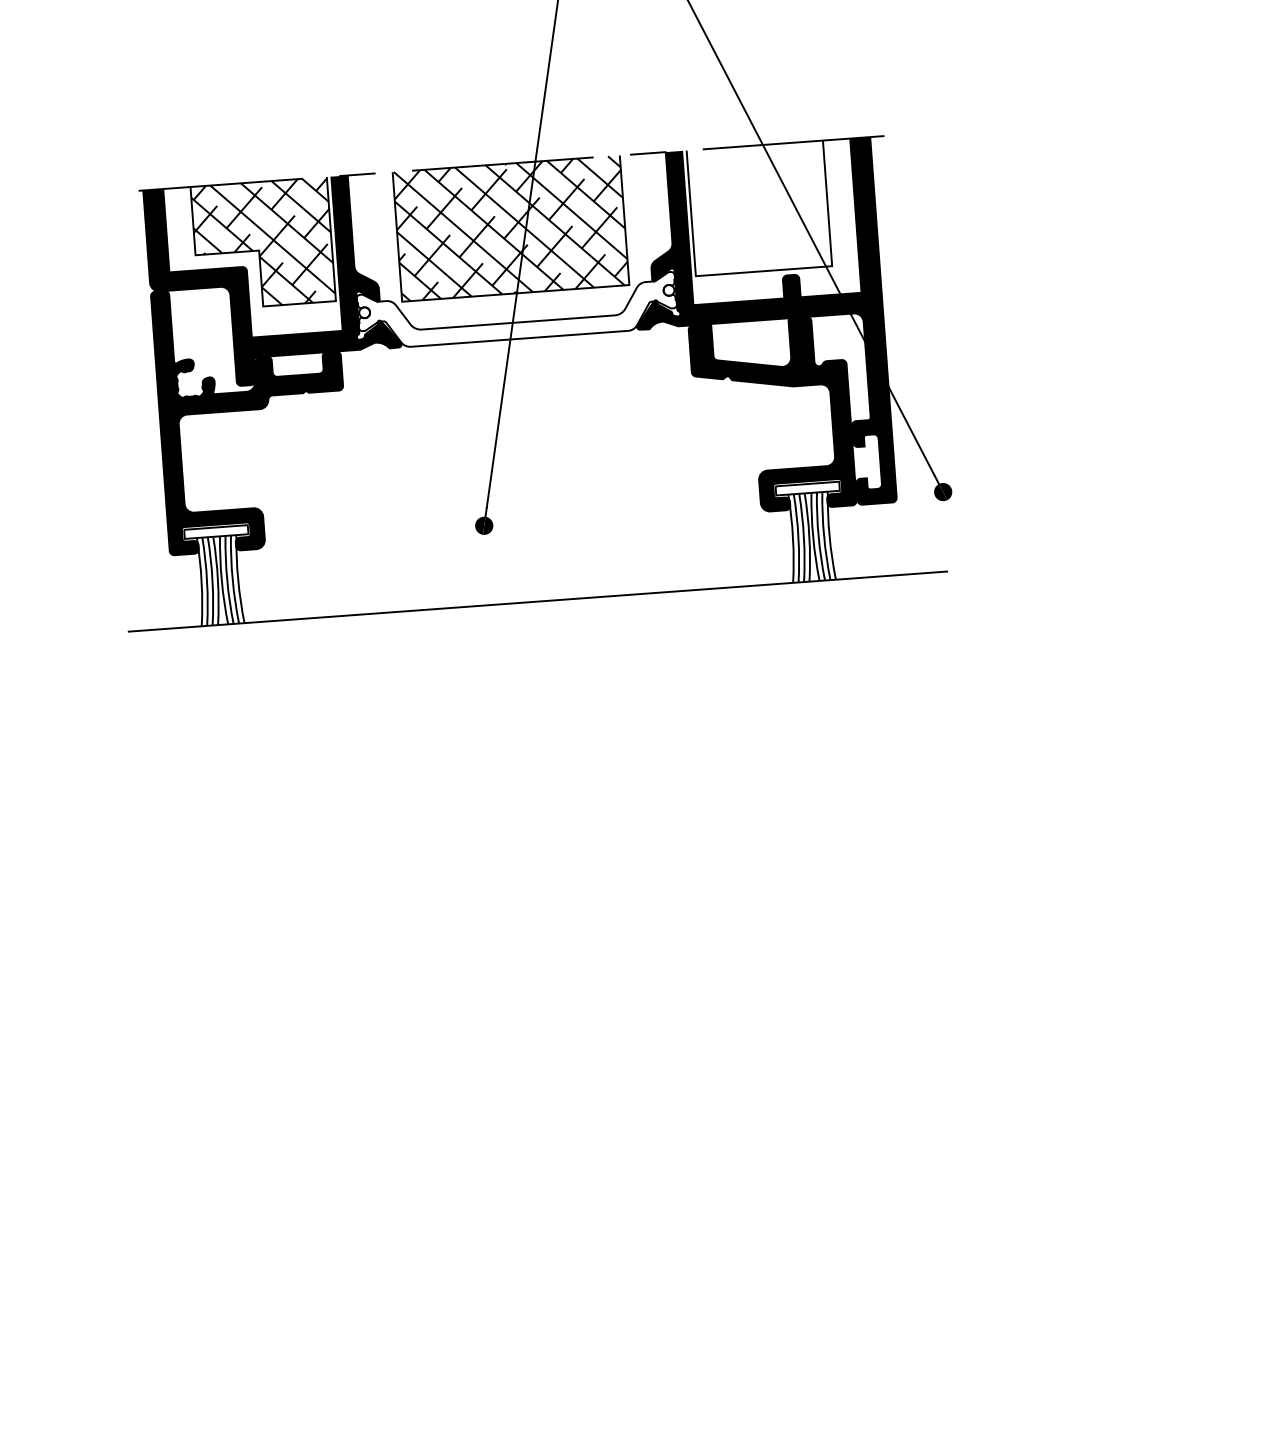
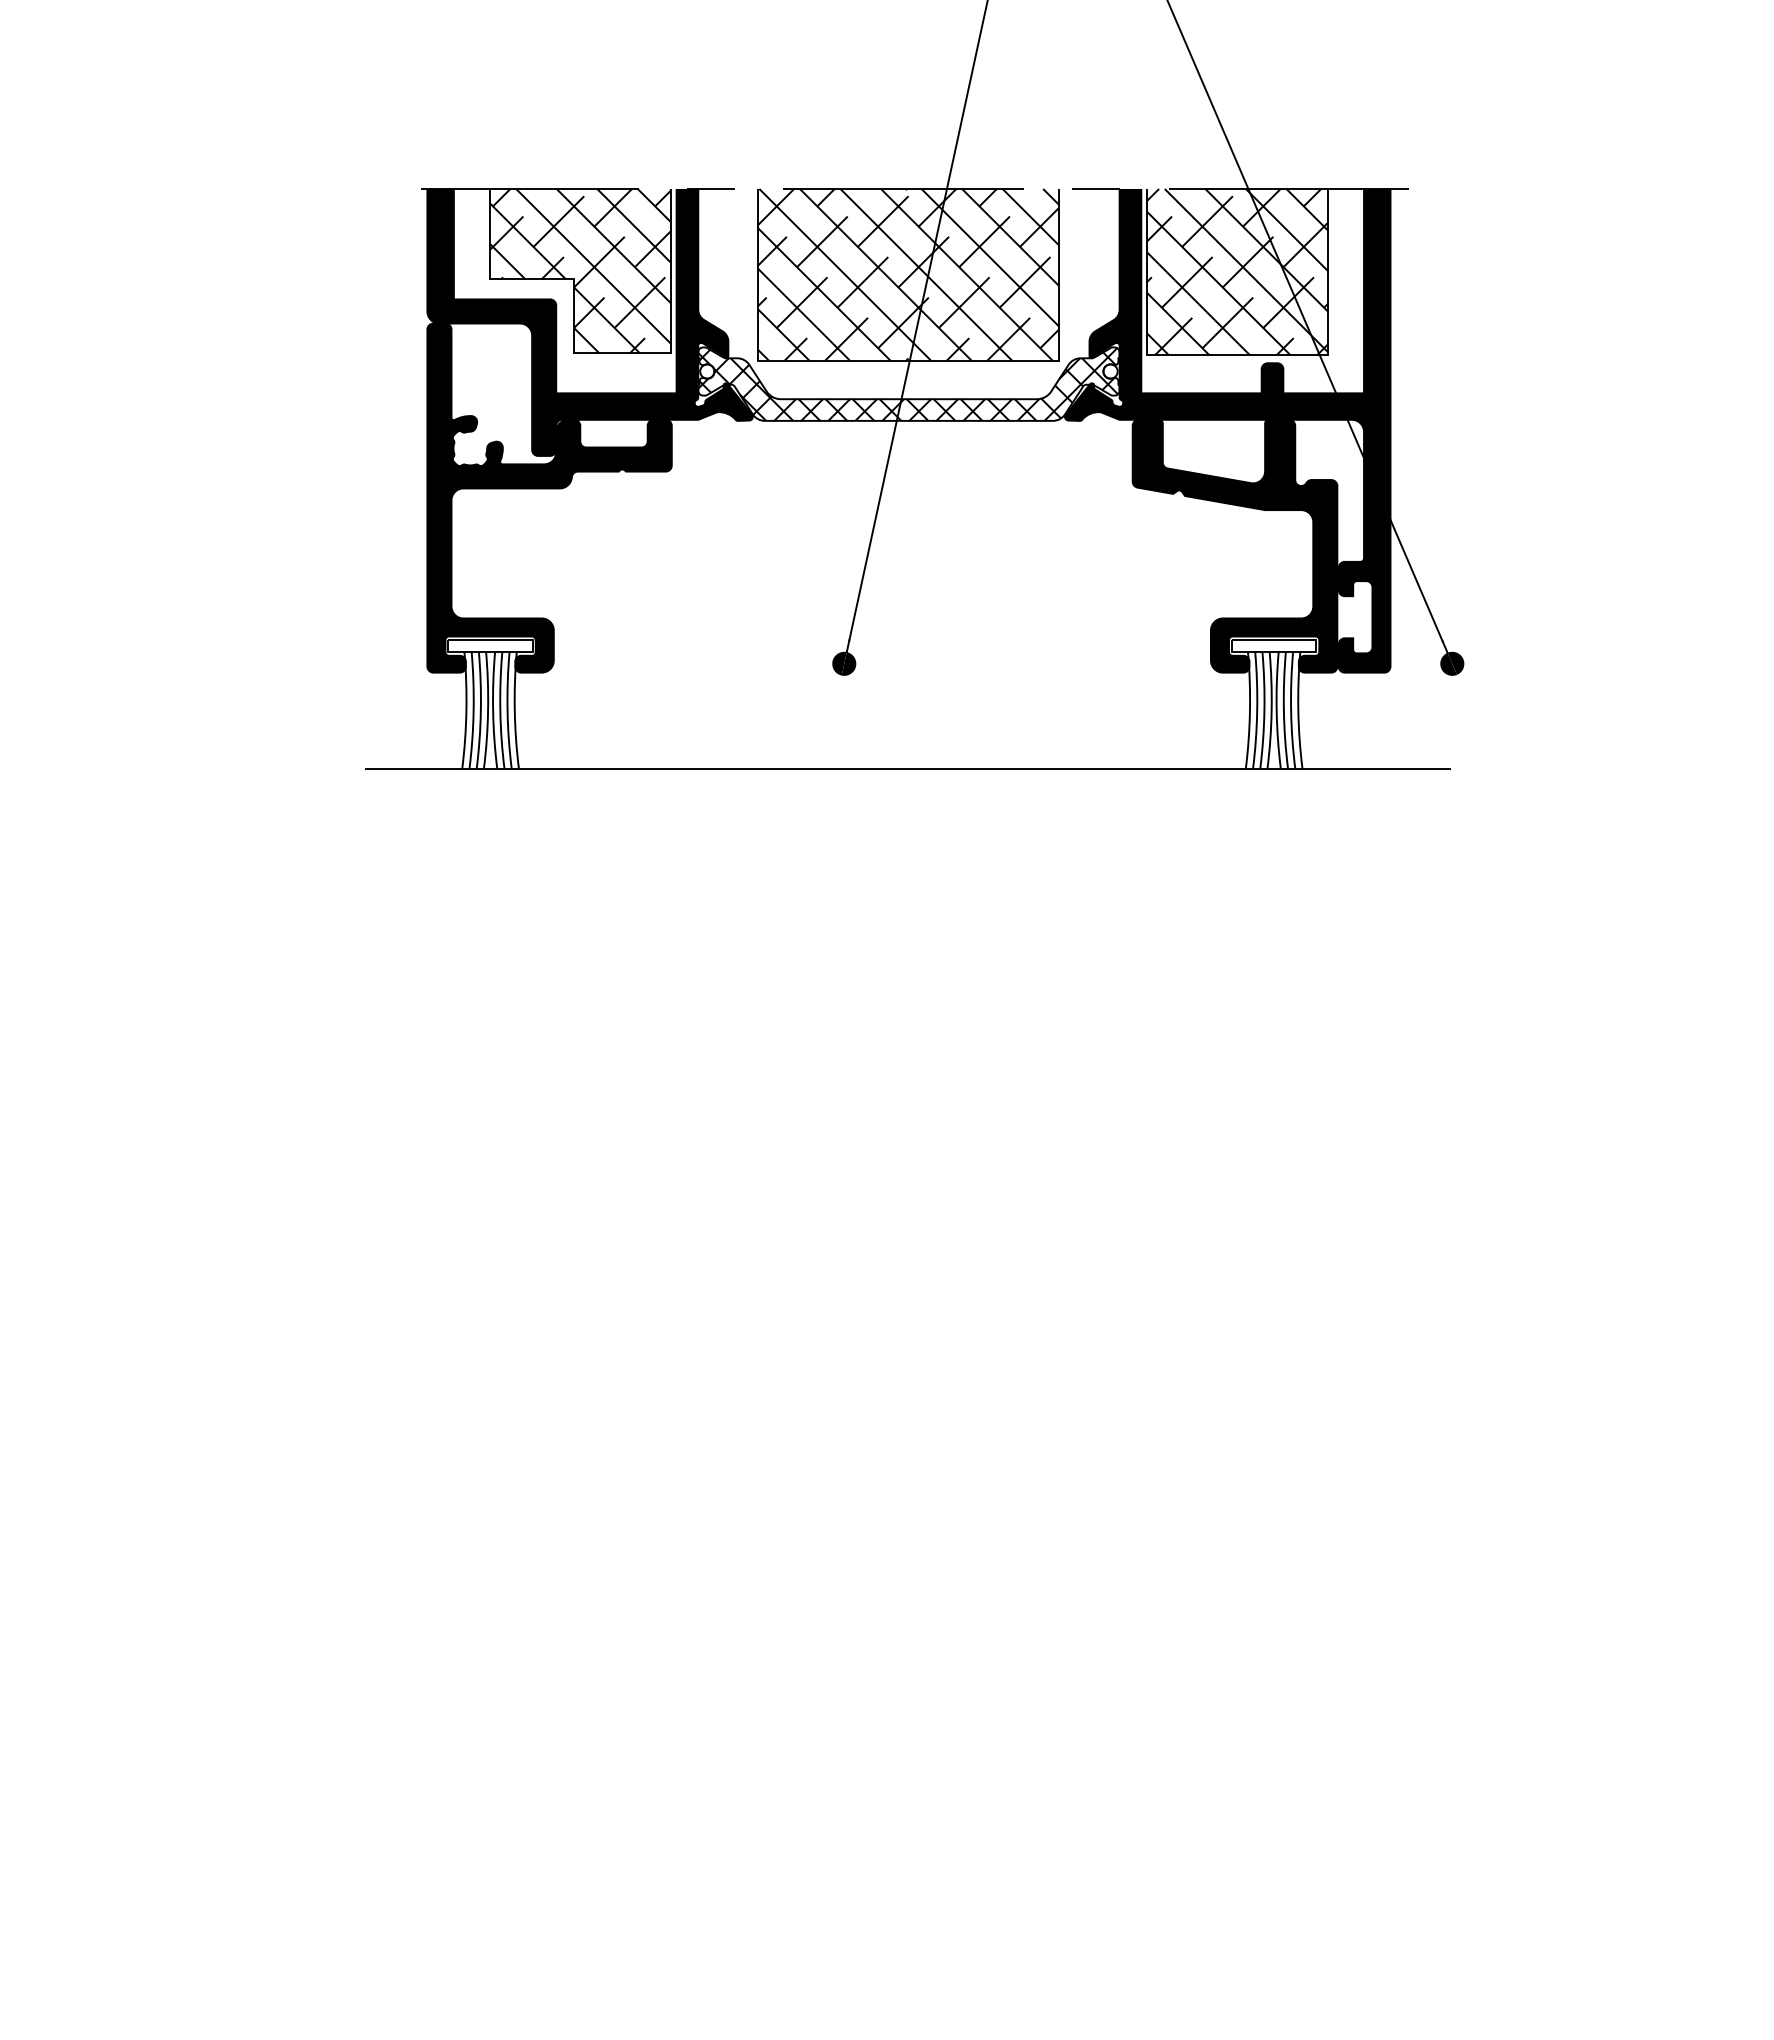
hatch: (759, 207) -> (1237, 271), added
hatch: (517, 311) -> (908, 384), added

